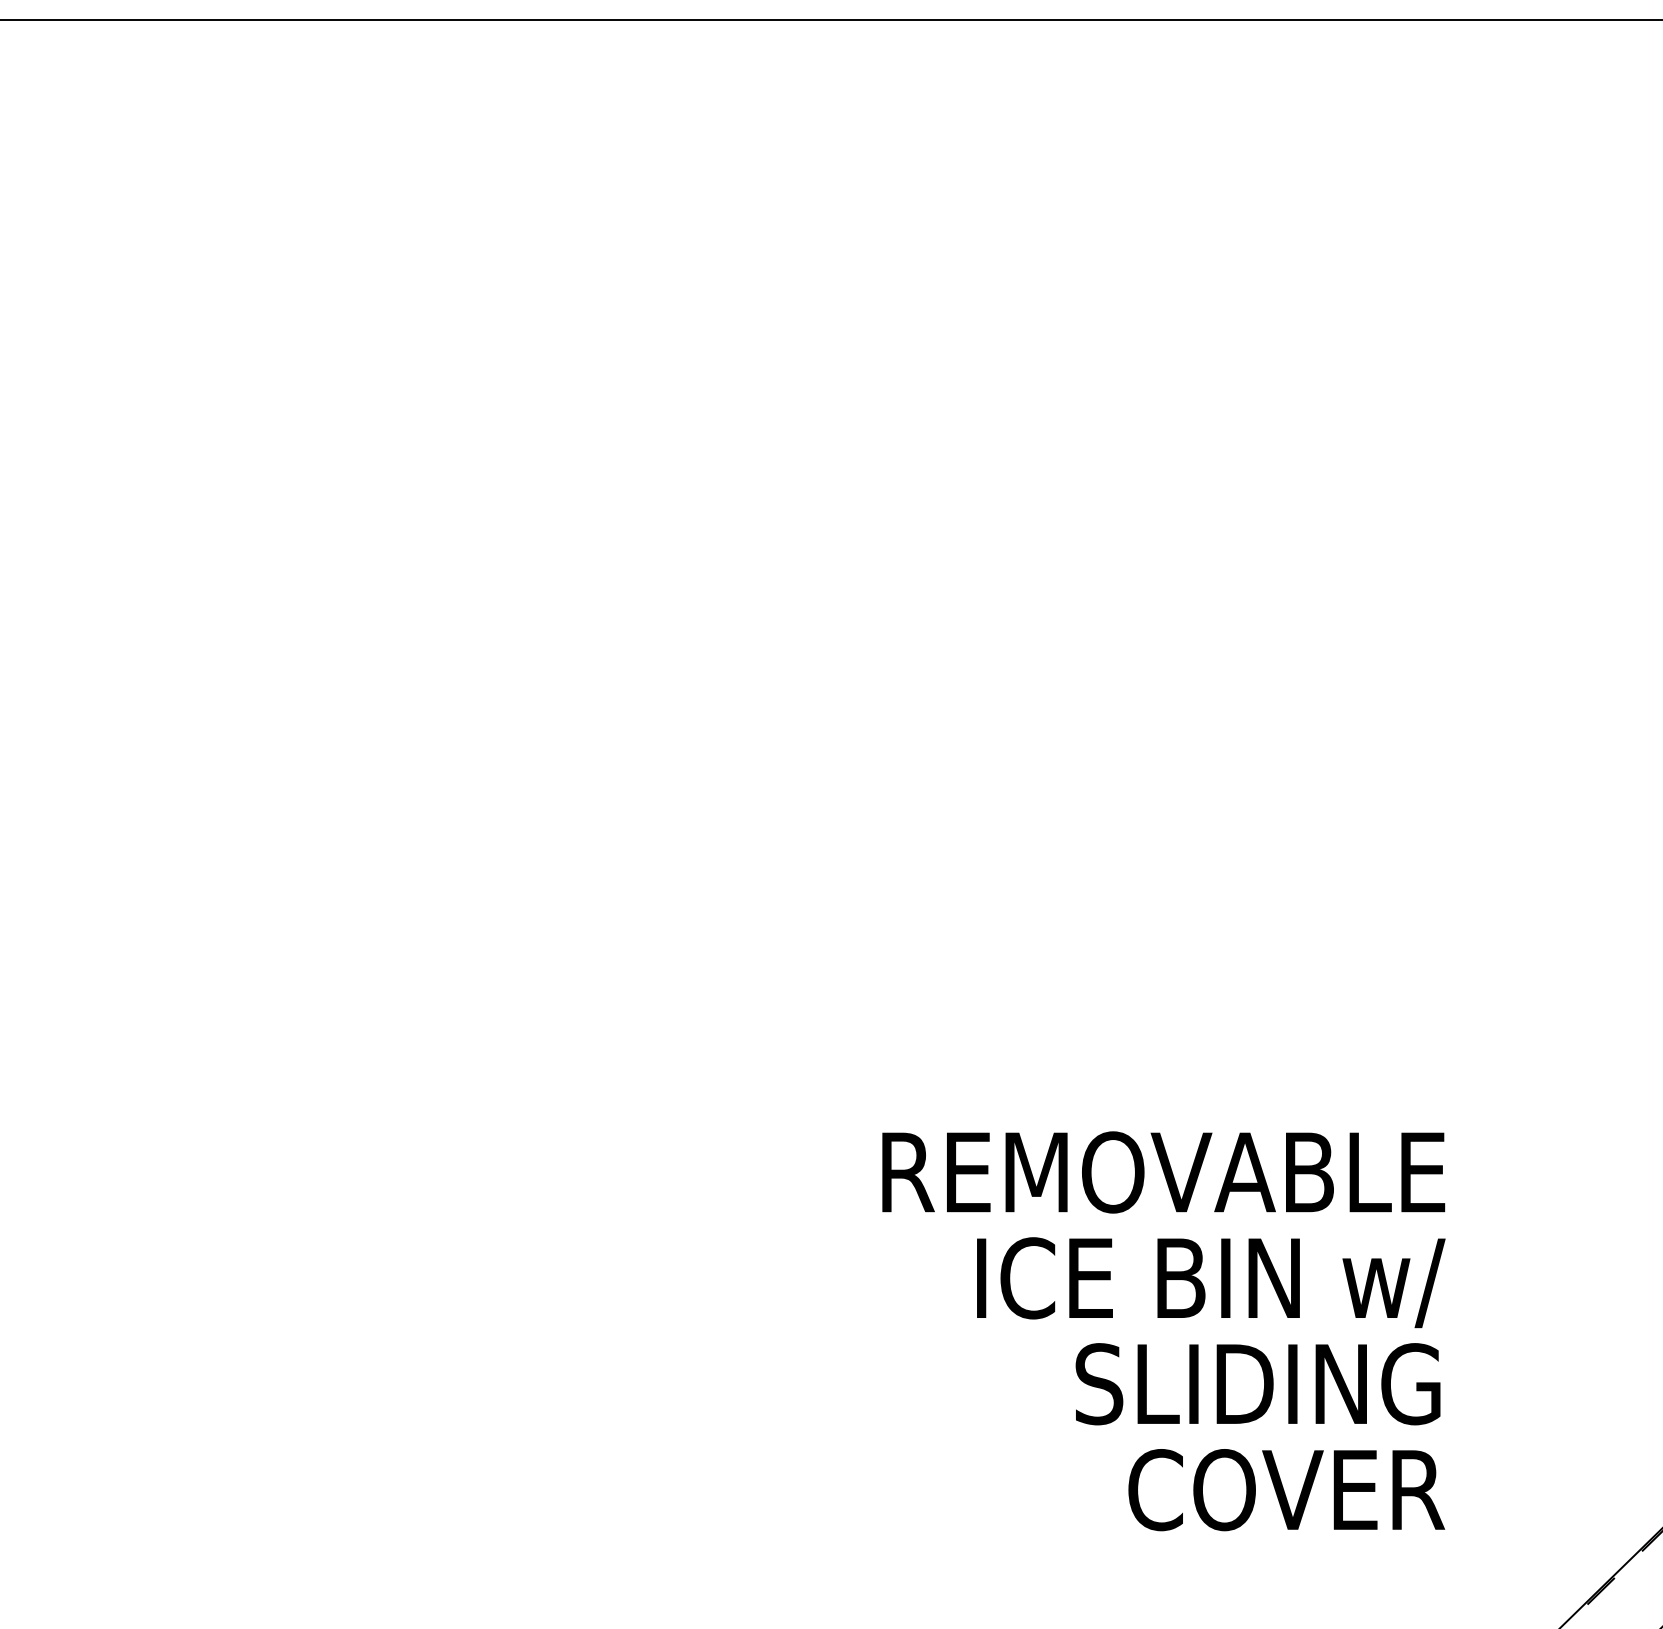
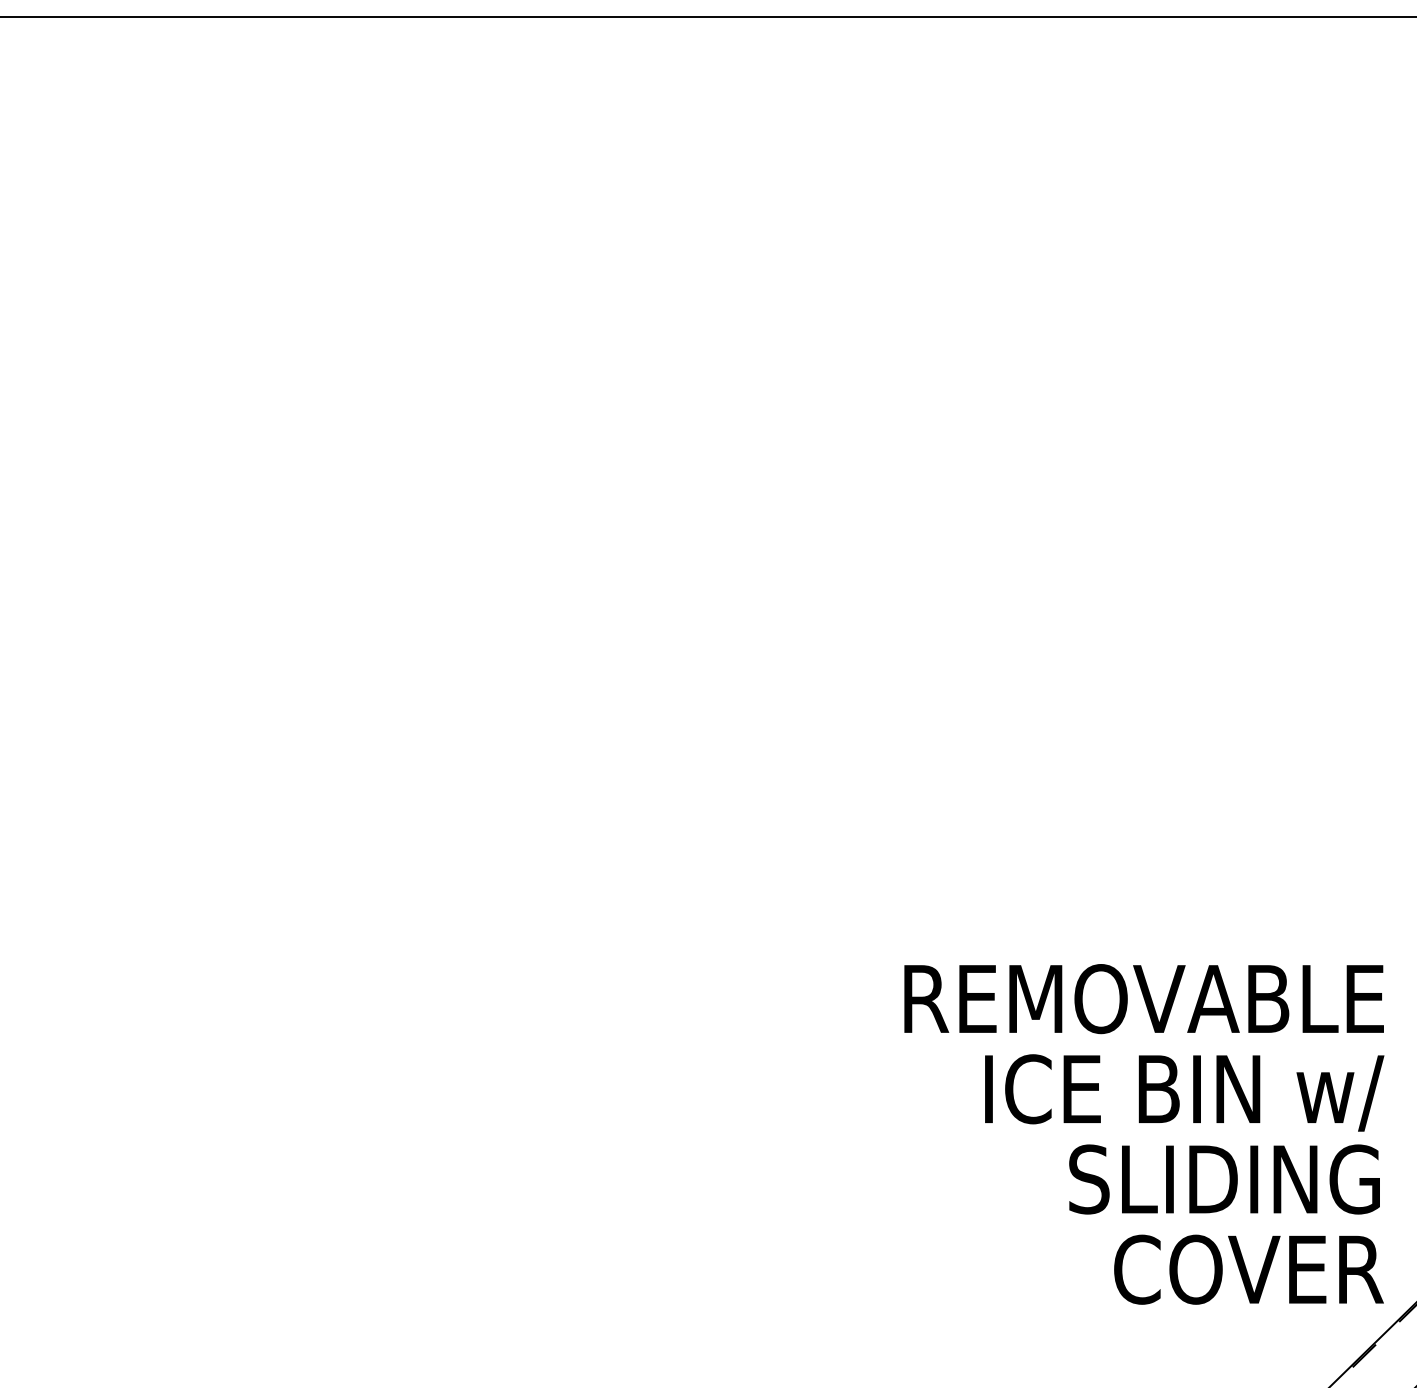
text: (1163, 1331) -> (1143, 1134), moved

